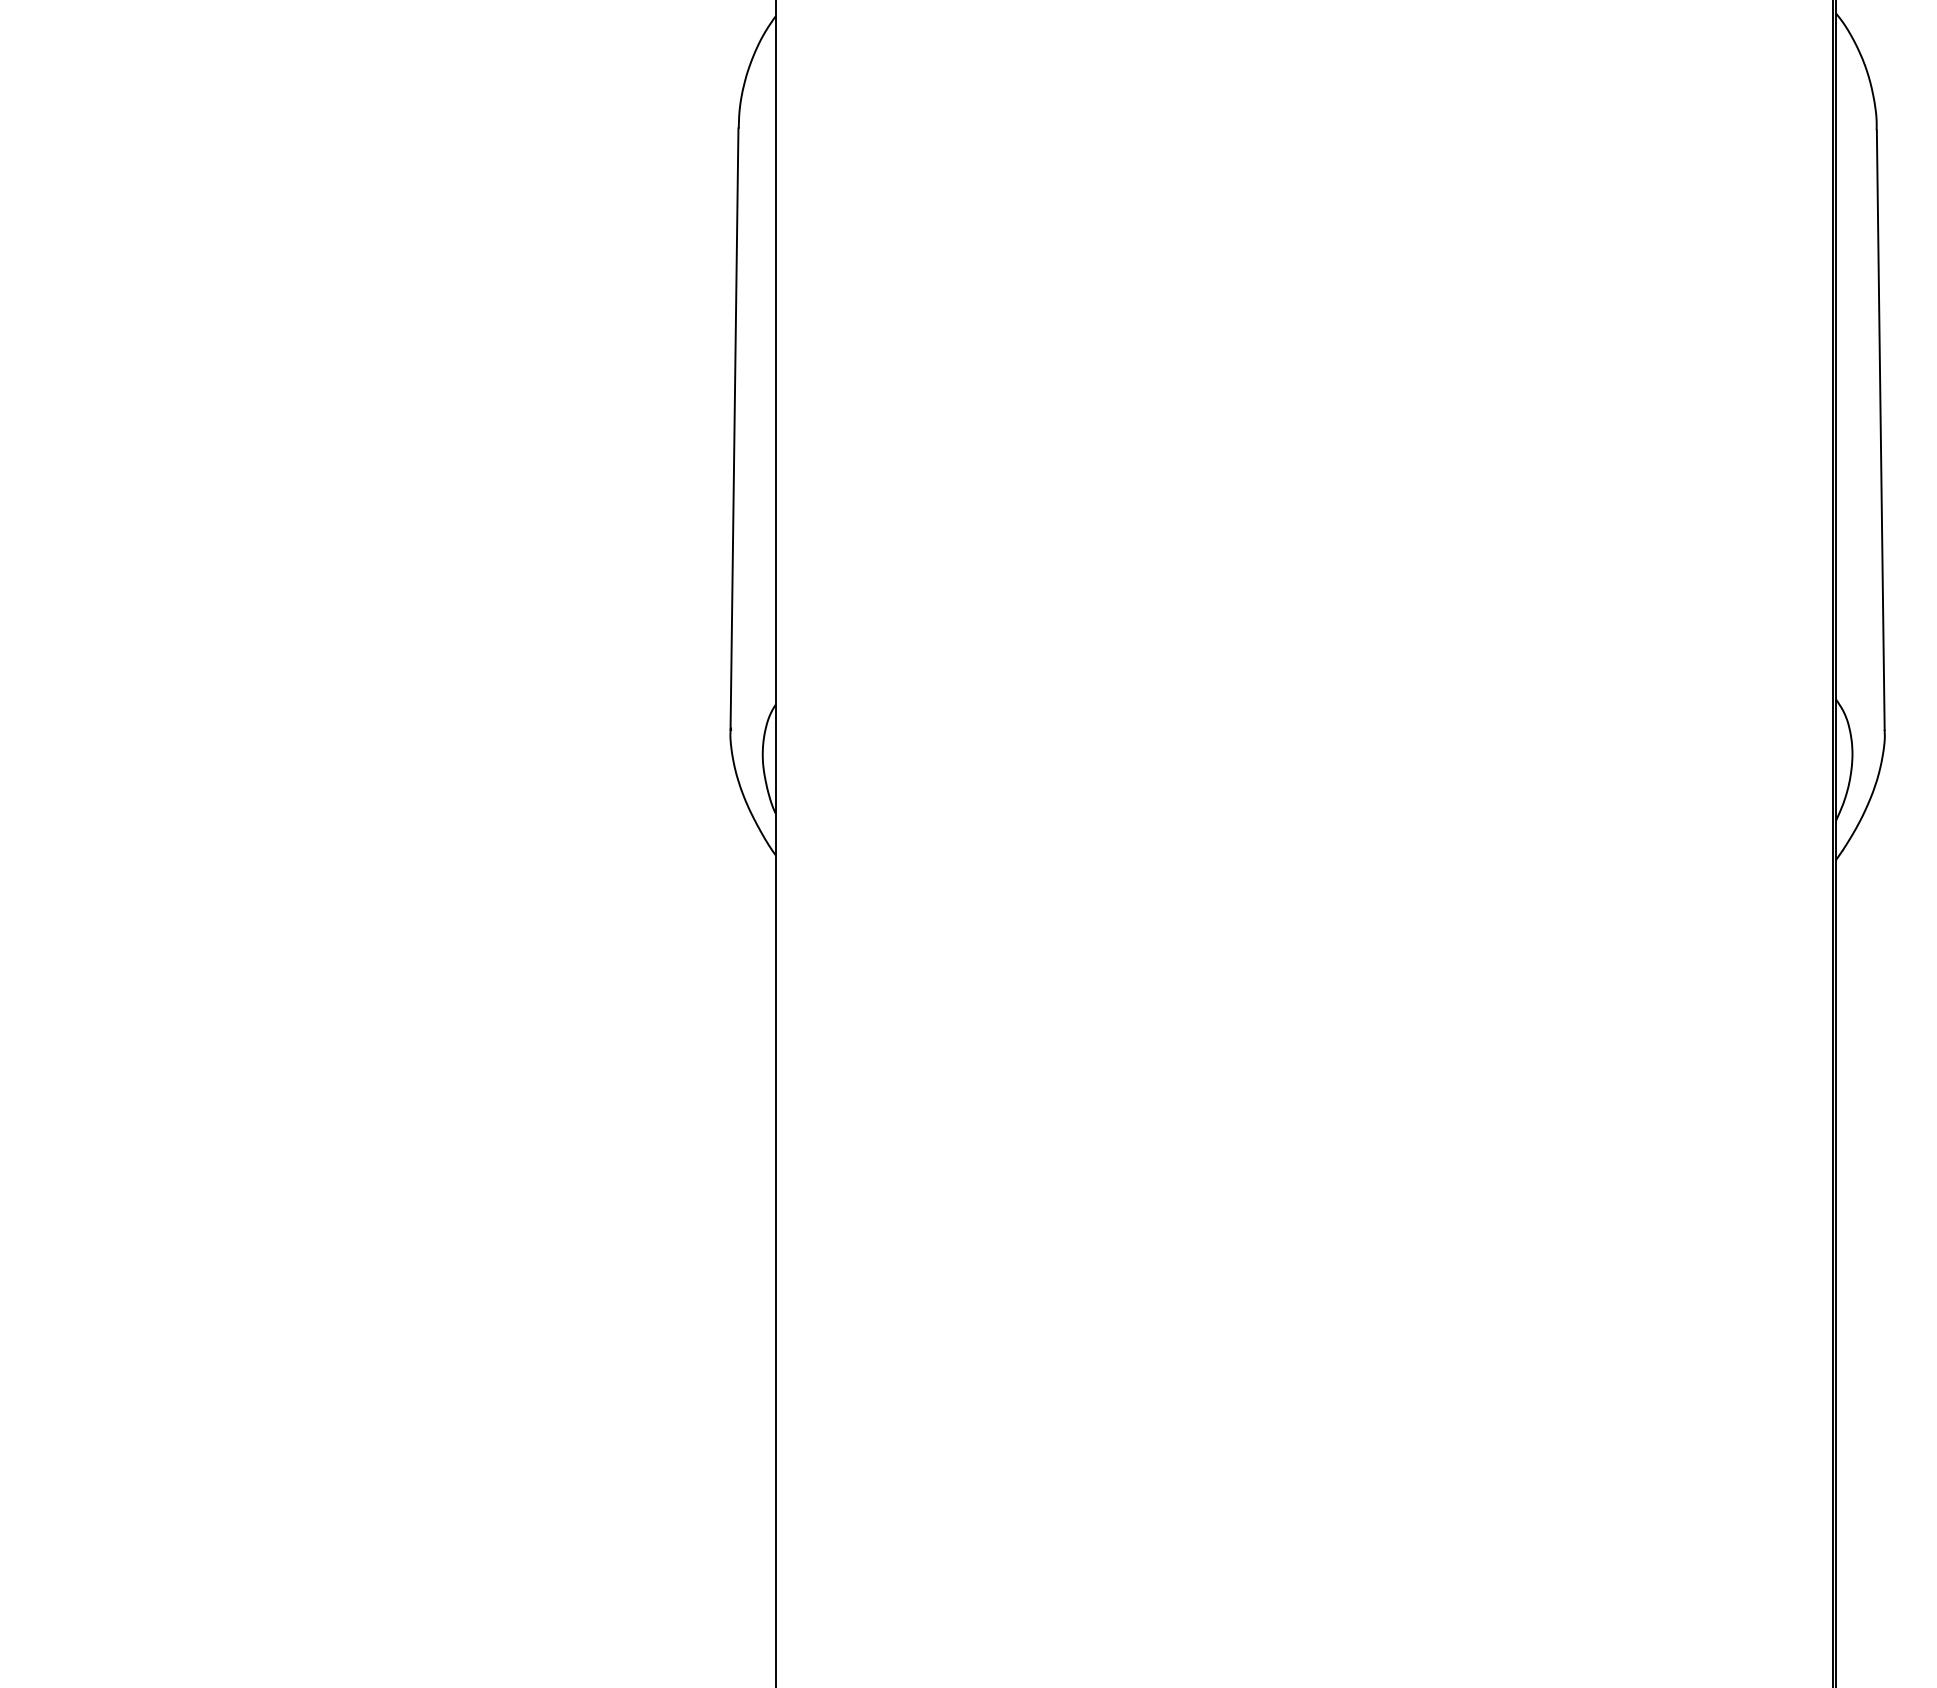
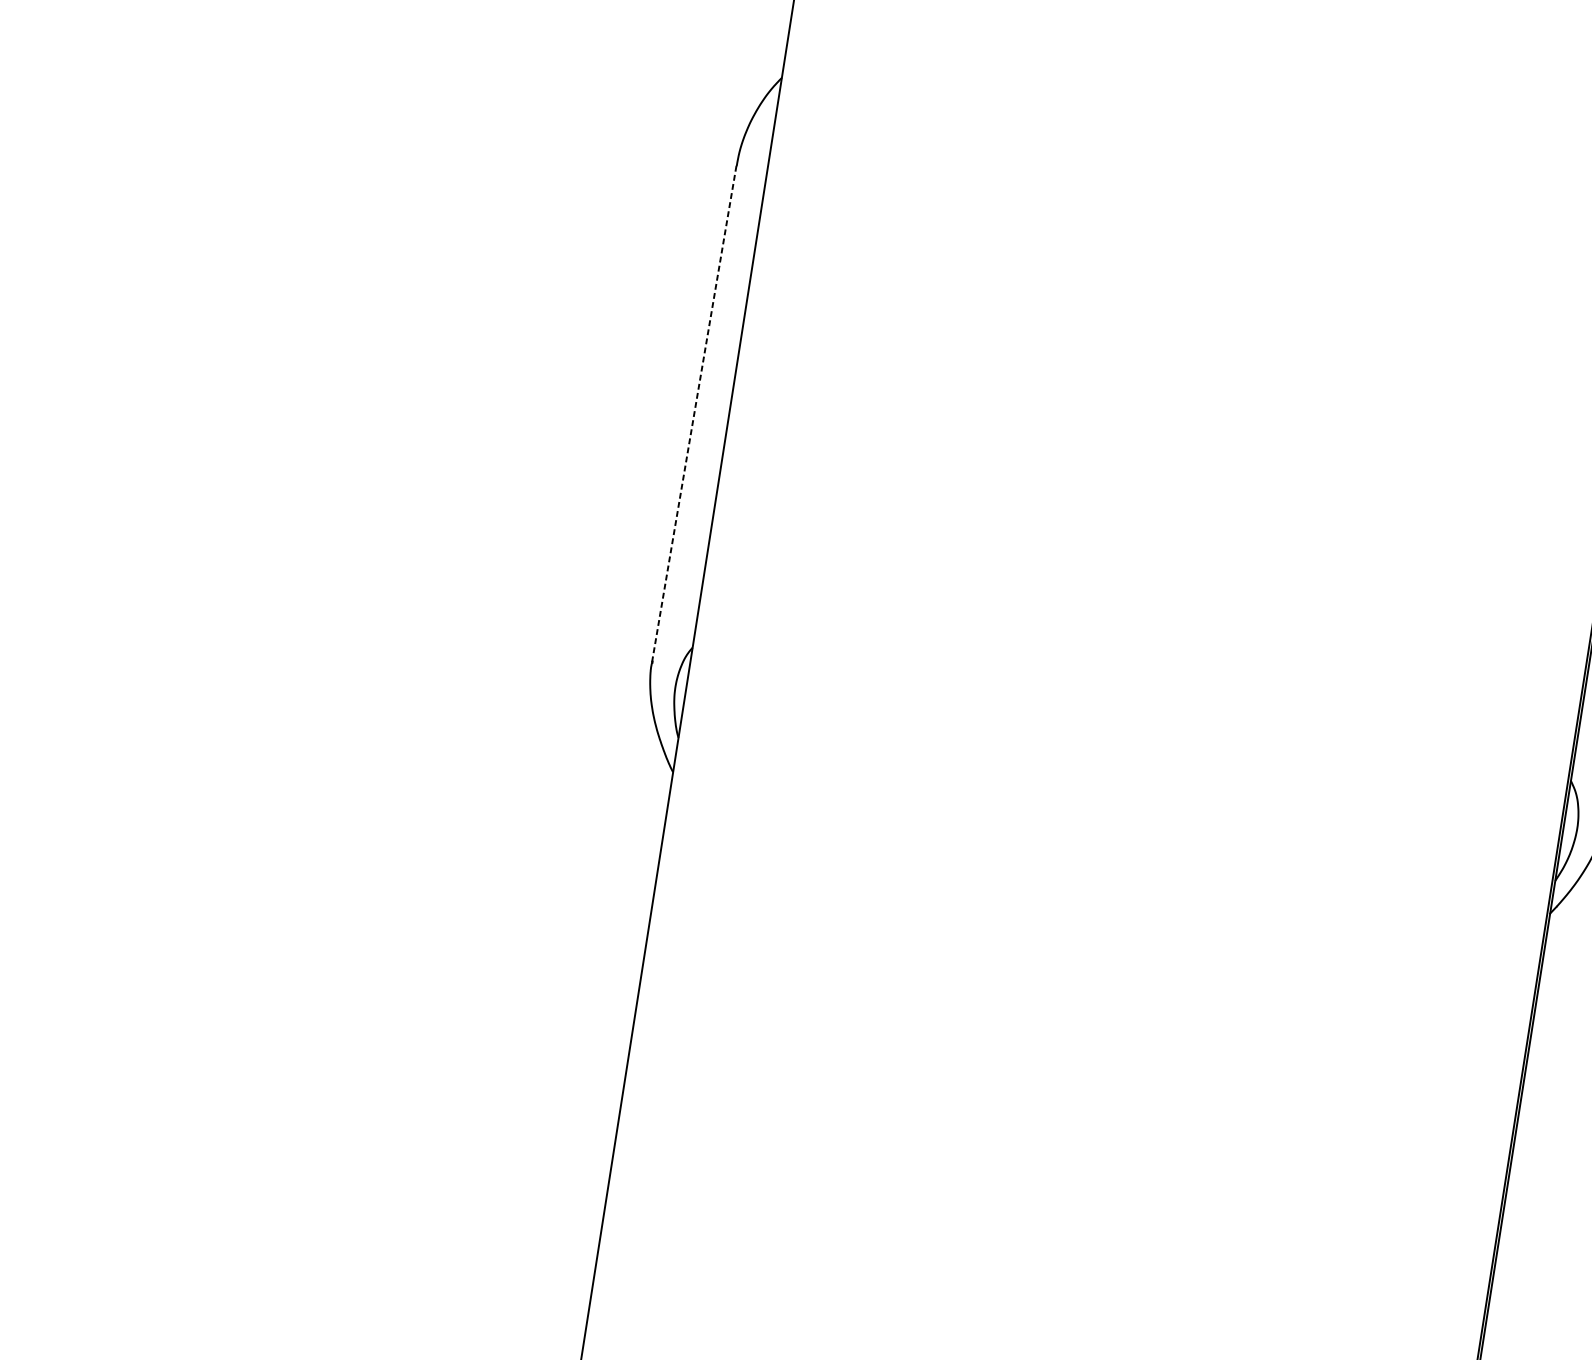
line: (734, 429) -> (694, 414), solid -> dashed

